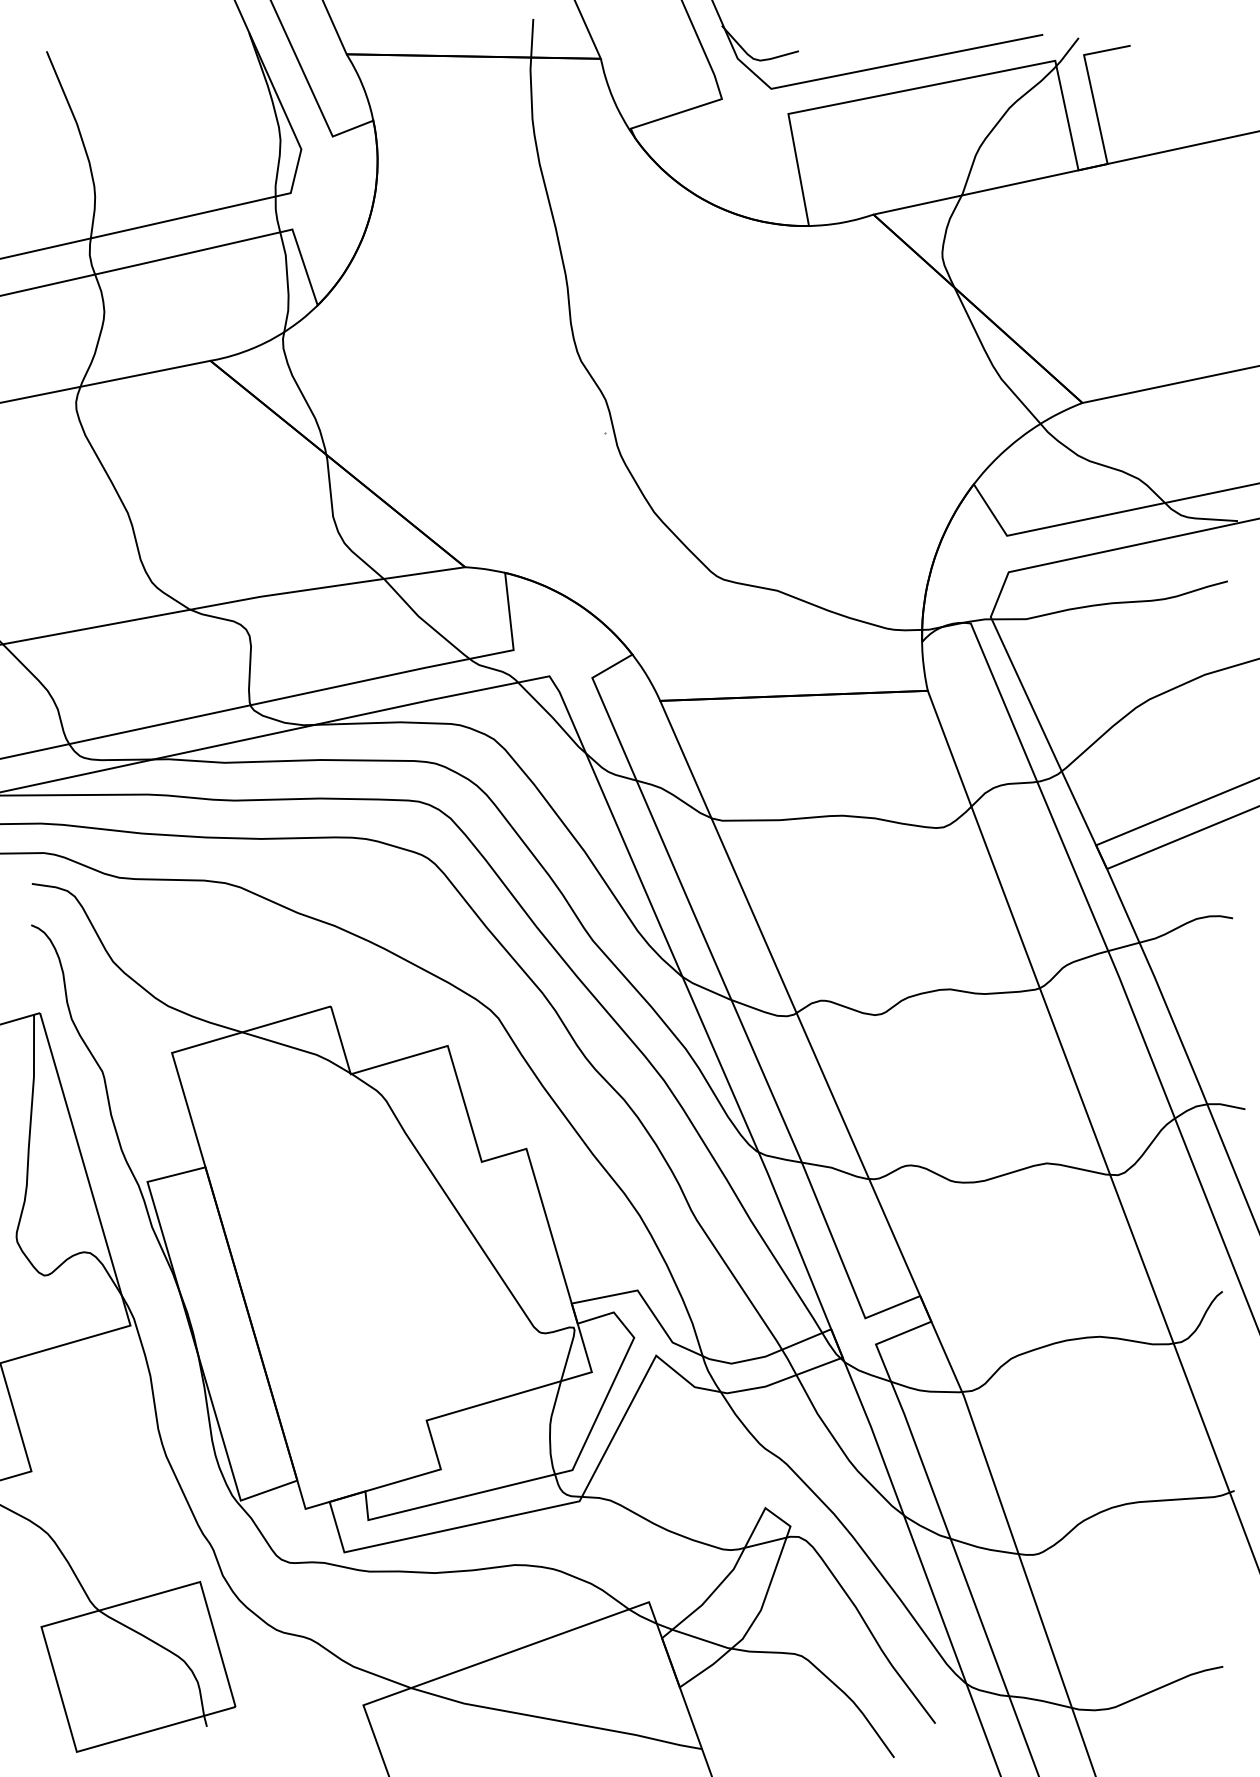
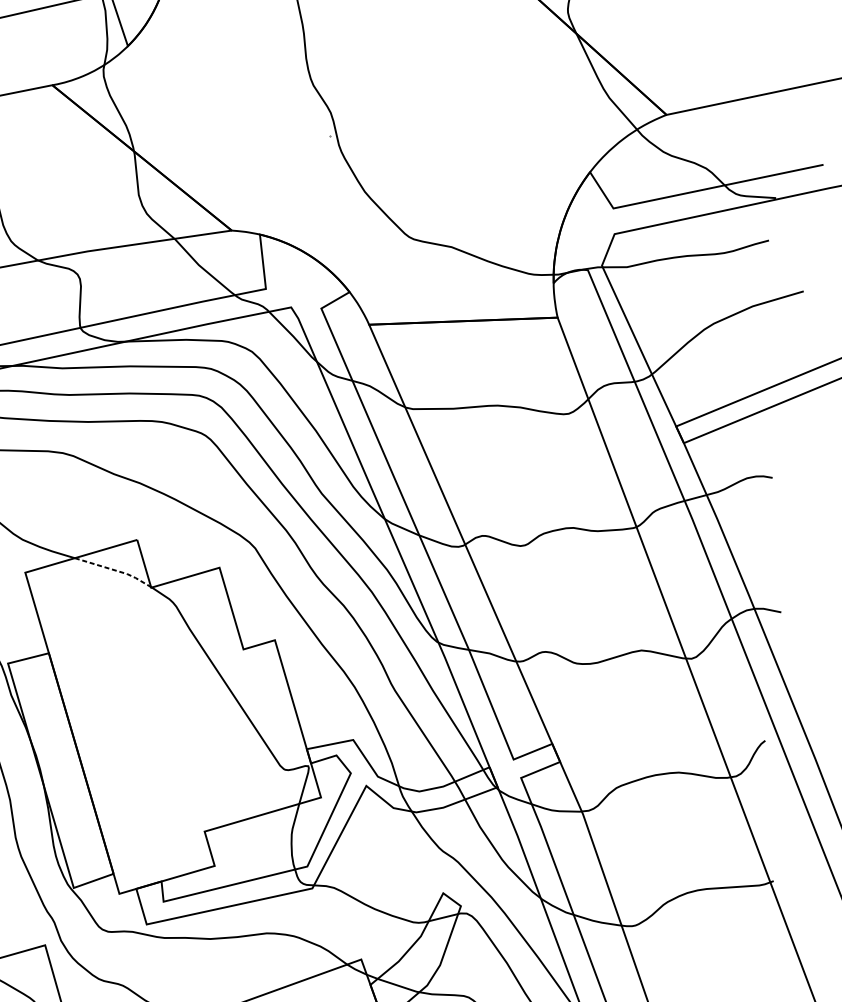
line: (299, 1049) -> (115, 570), solid -> dashed

